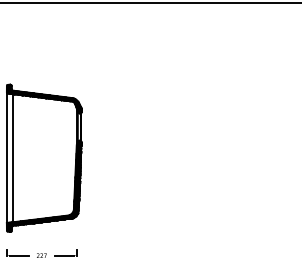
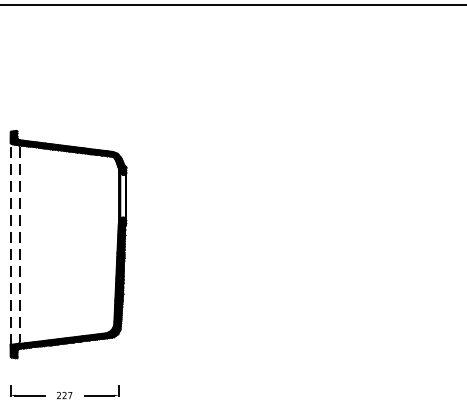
line: (6, 157) -> (9, 243), solid -> dashed
line: (12, 158) -> (19, 245), solid -> dashed

